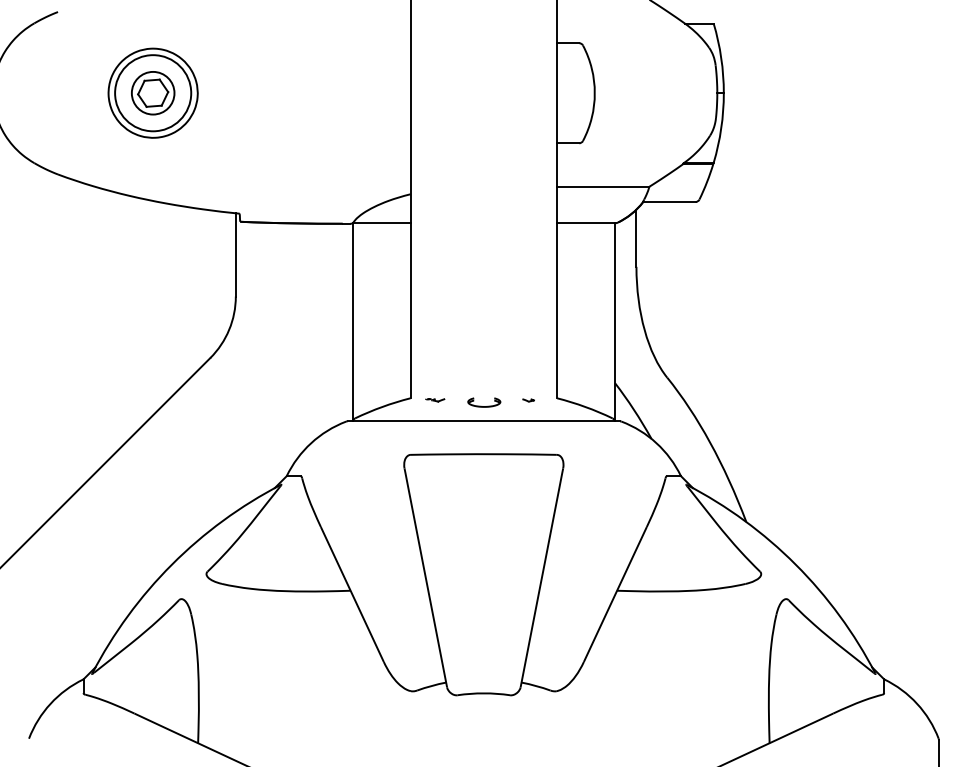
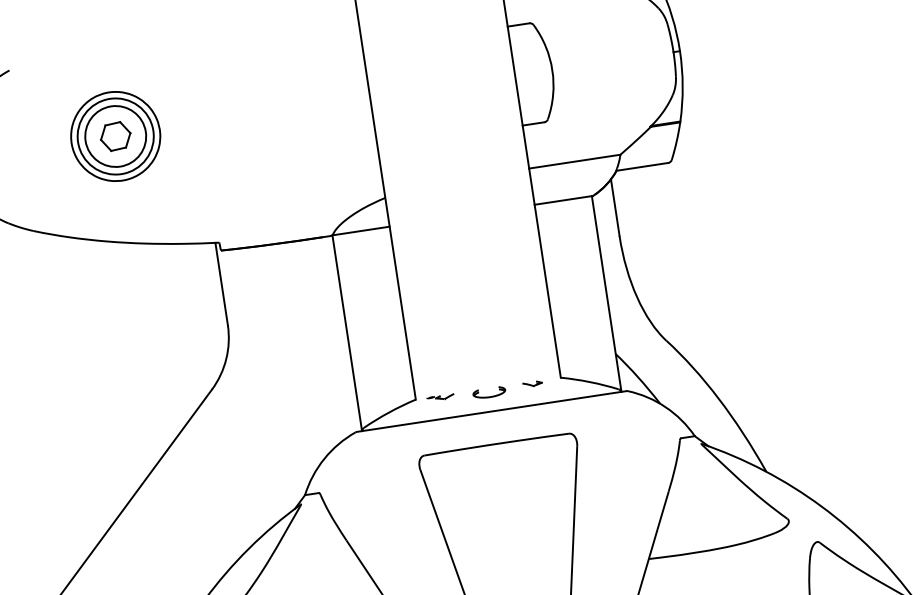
circle: (152, 92) -> (114, 135), size x1.43
part: (435, 400) -> (440, 398), size x1.43
part: (528, 400) -> (532, 384), size x1.67

